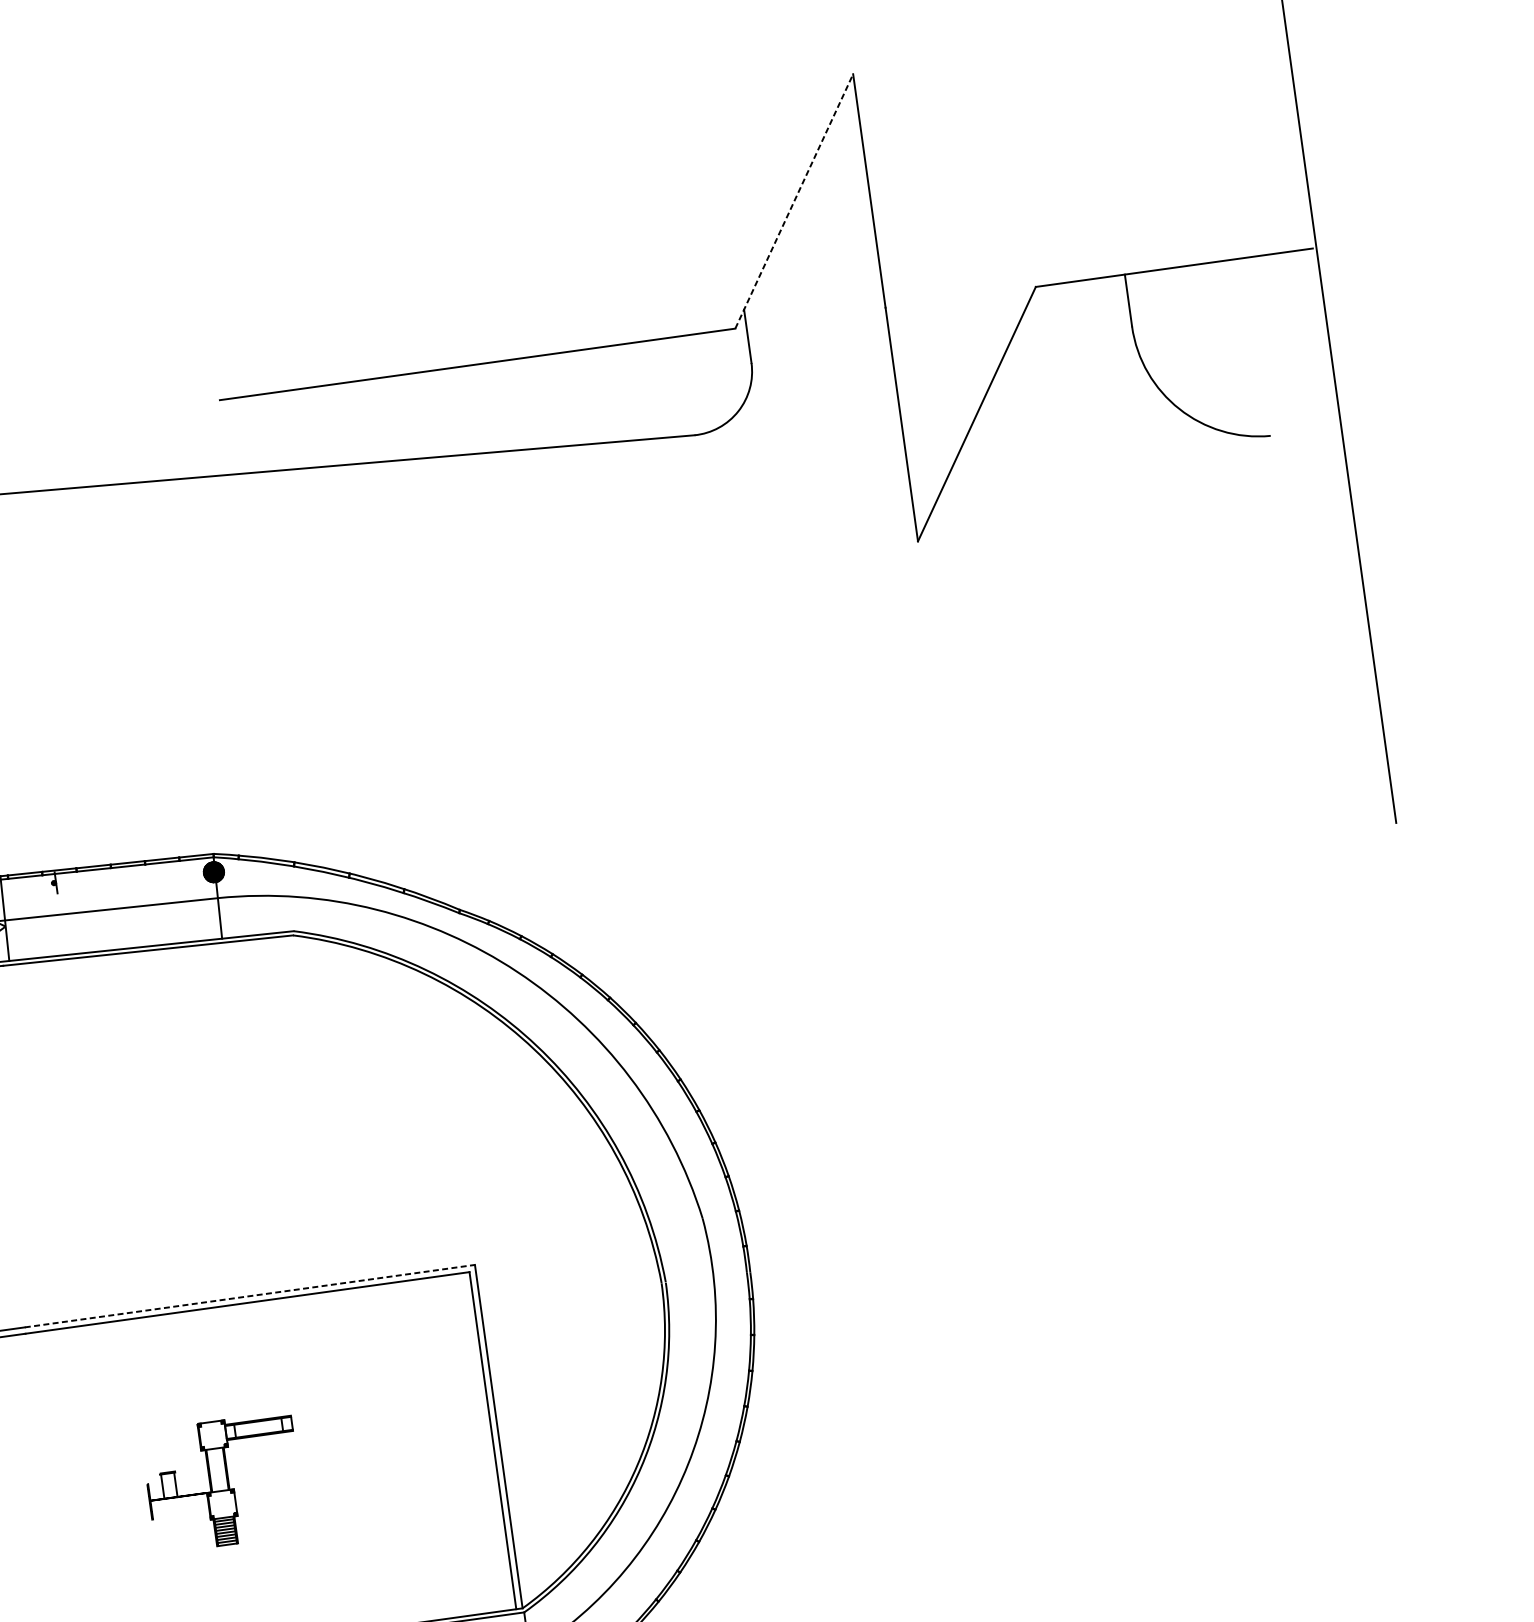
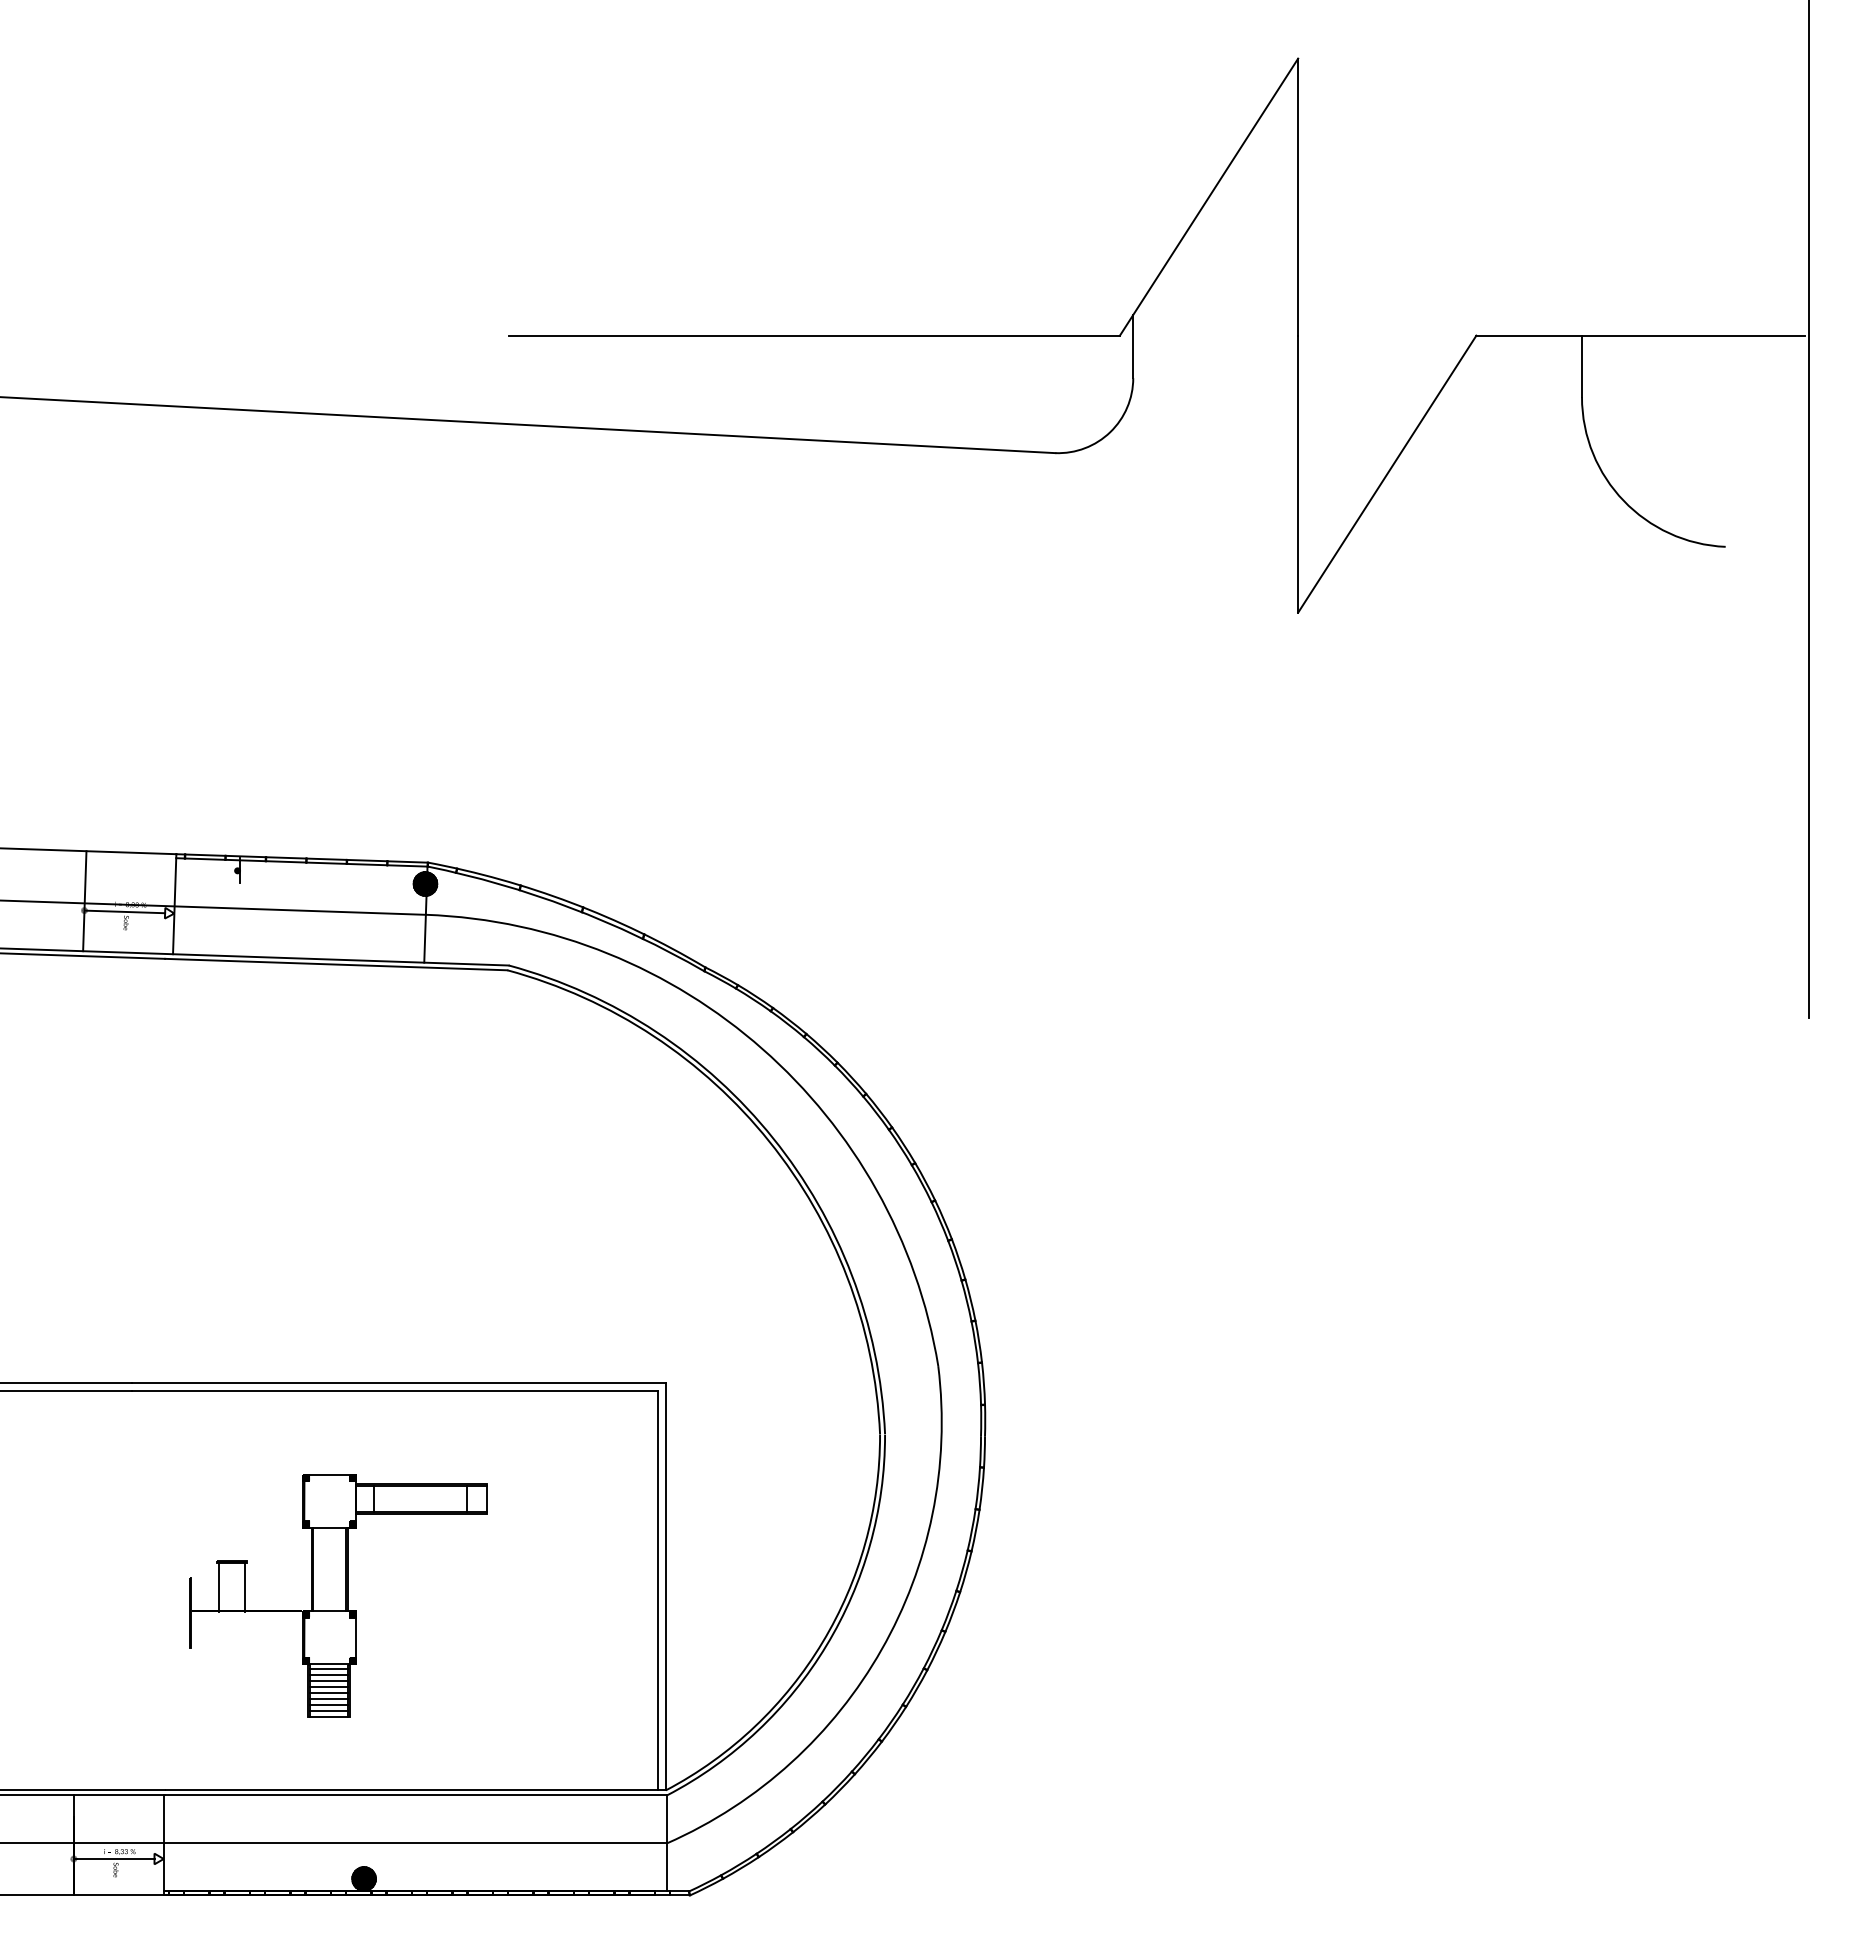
line: (794, 201) -> (1209, 197), dashed -> solid
line: (249, 1296) -> (398, 1383), dashed -> solid
part: (223, 1482) -> (338, 1595), size x1.67

